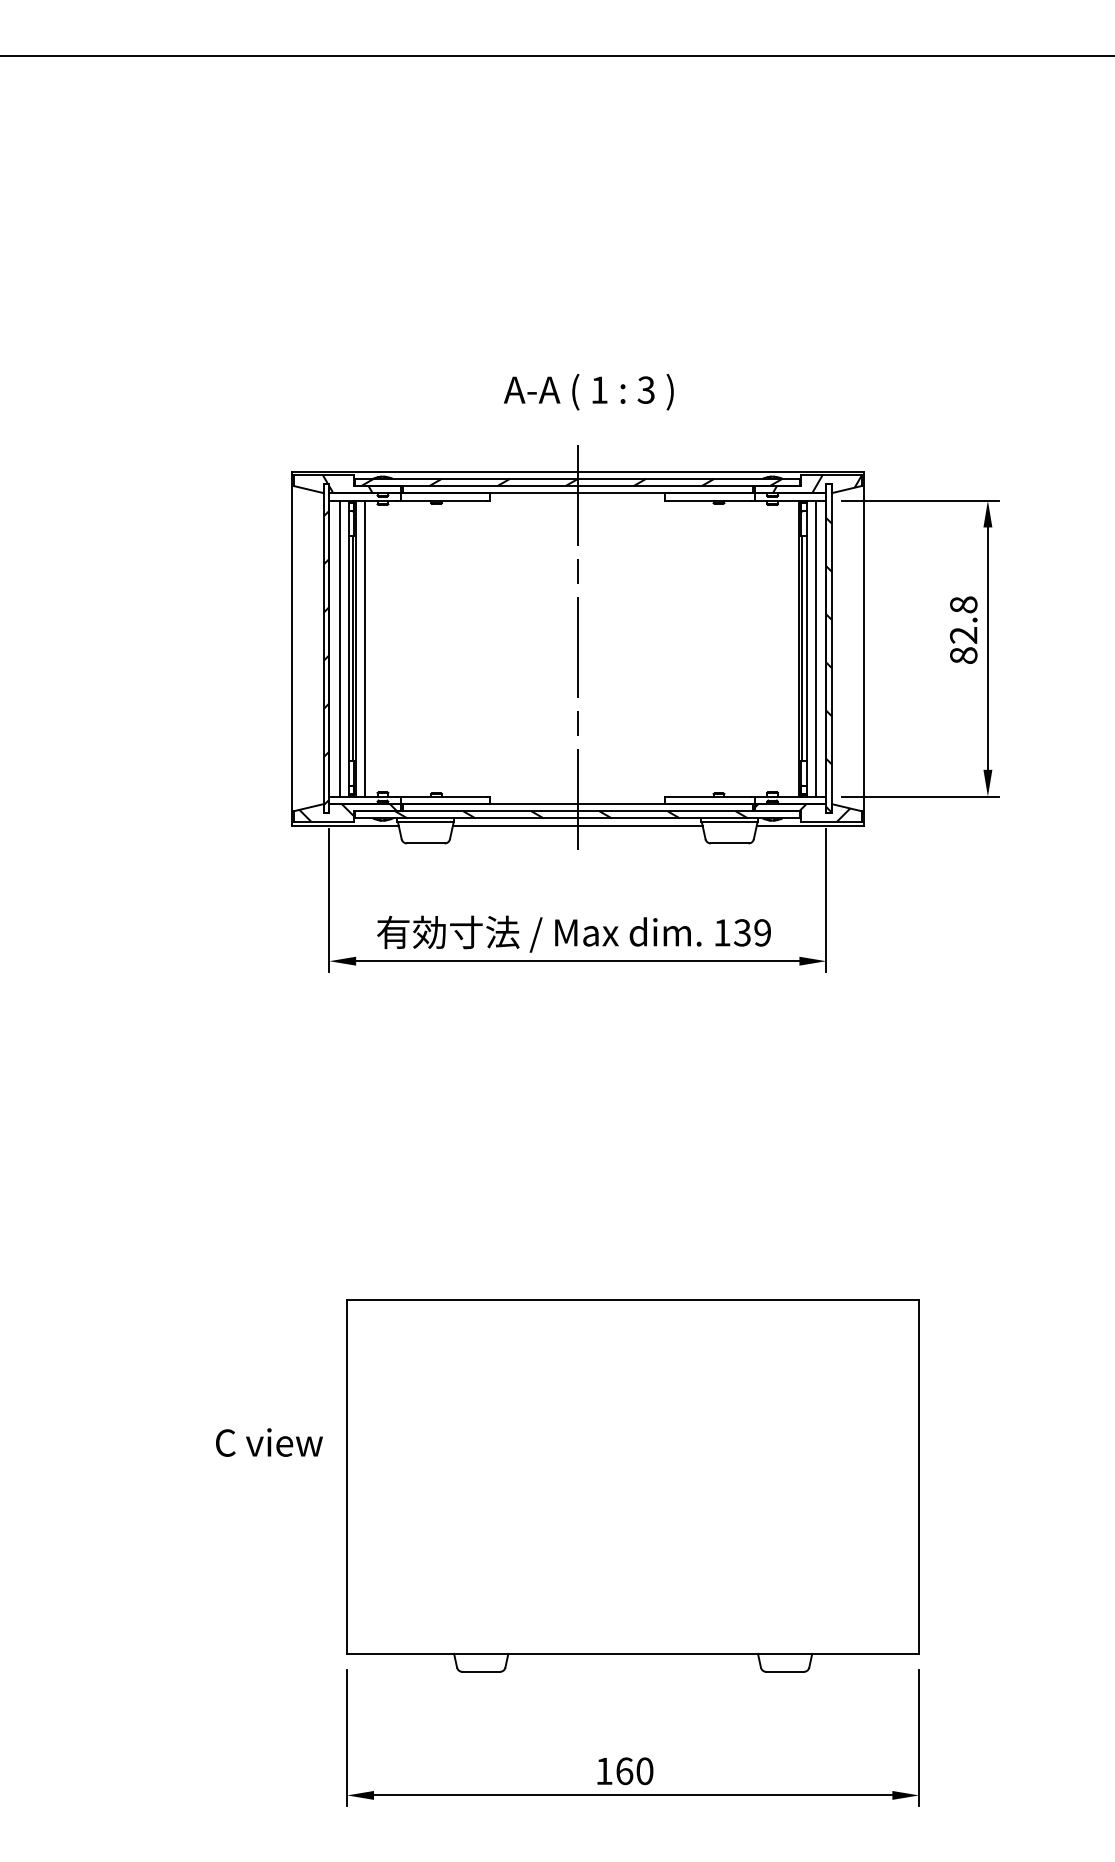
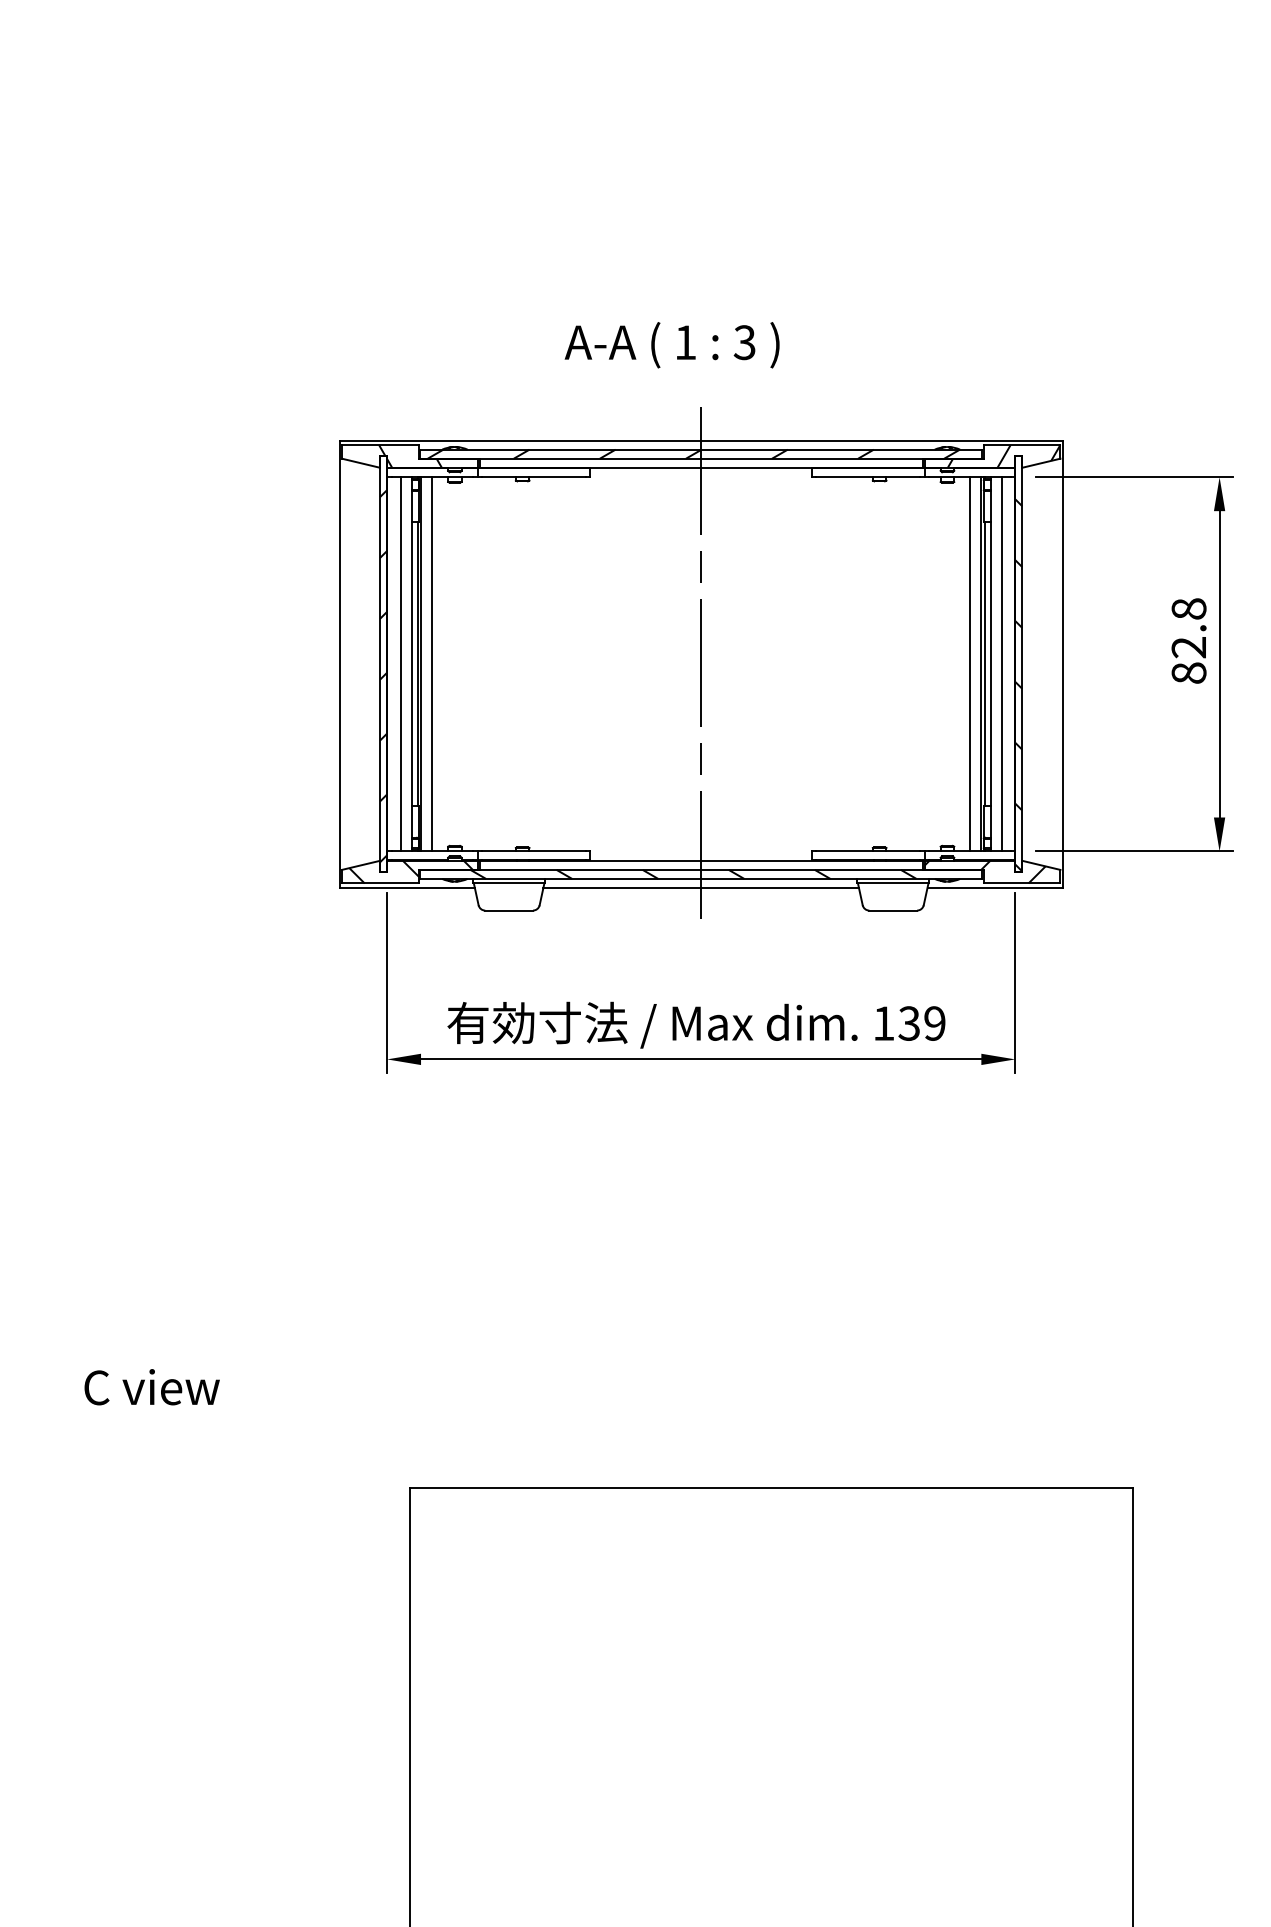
text: (588, 391) -> (671, 344), moved
line: (790, 648) -> (970, 664), added
text: (269, 1442) -> (152, 1387), moved

